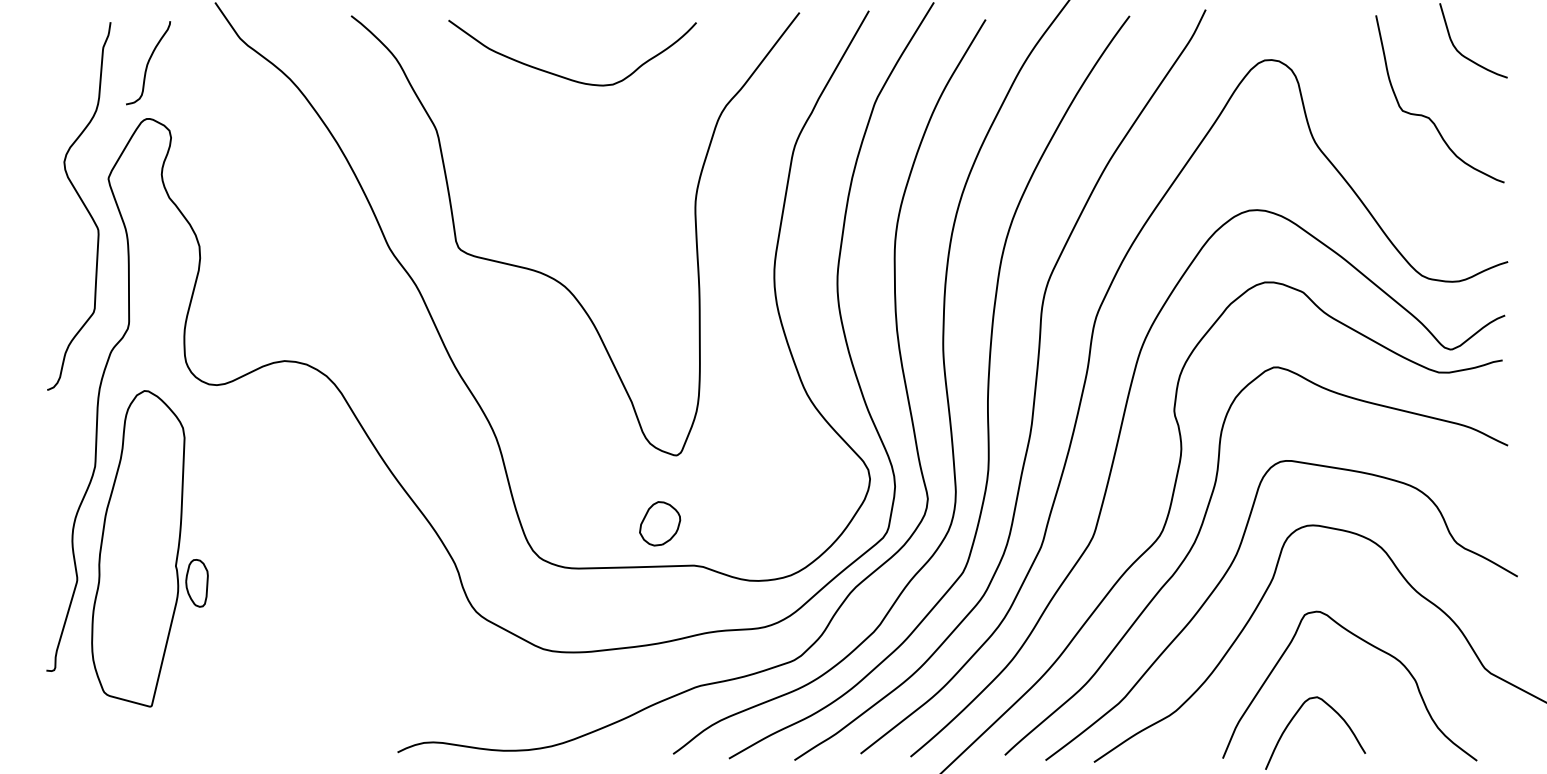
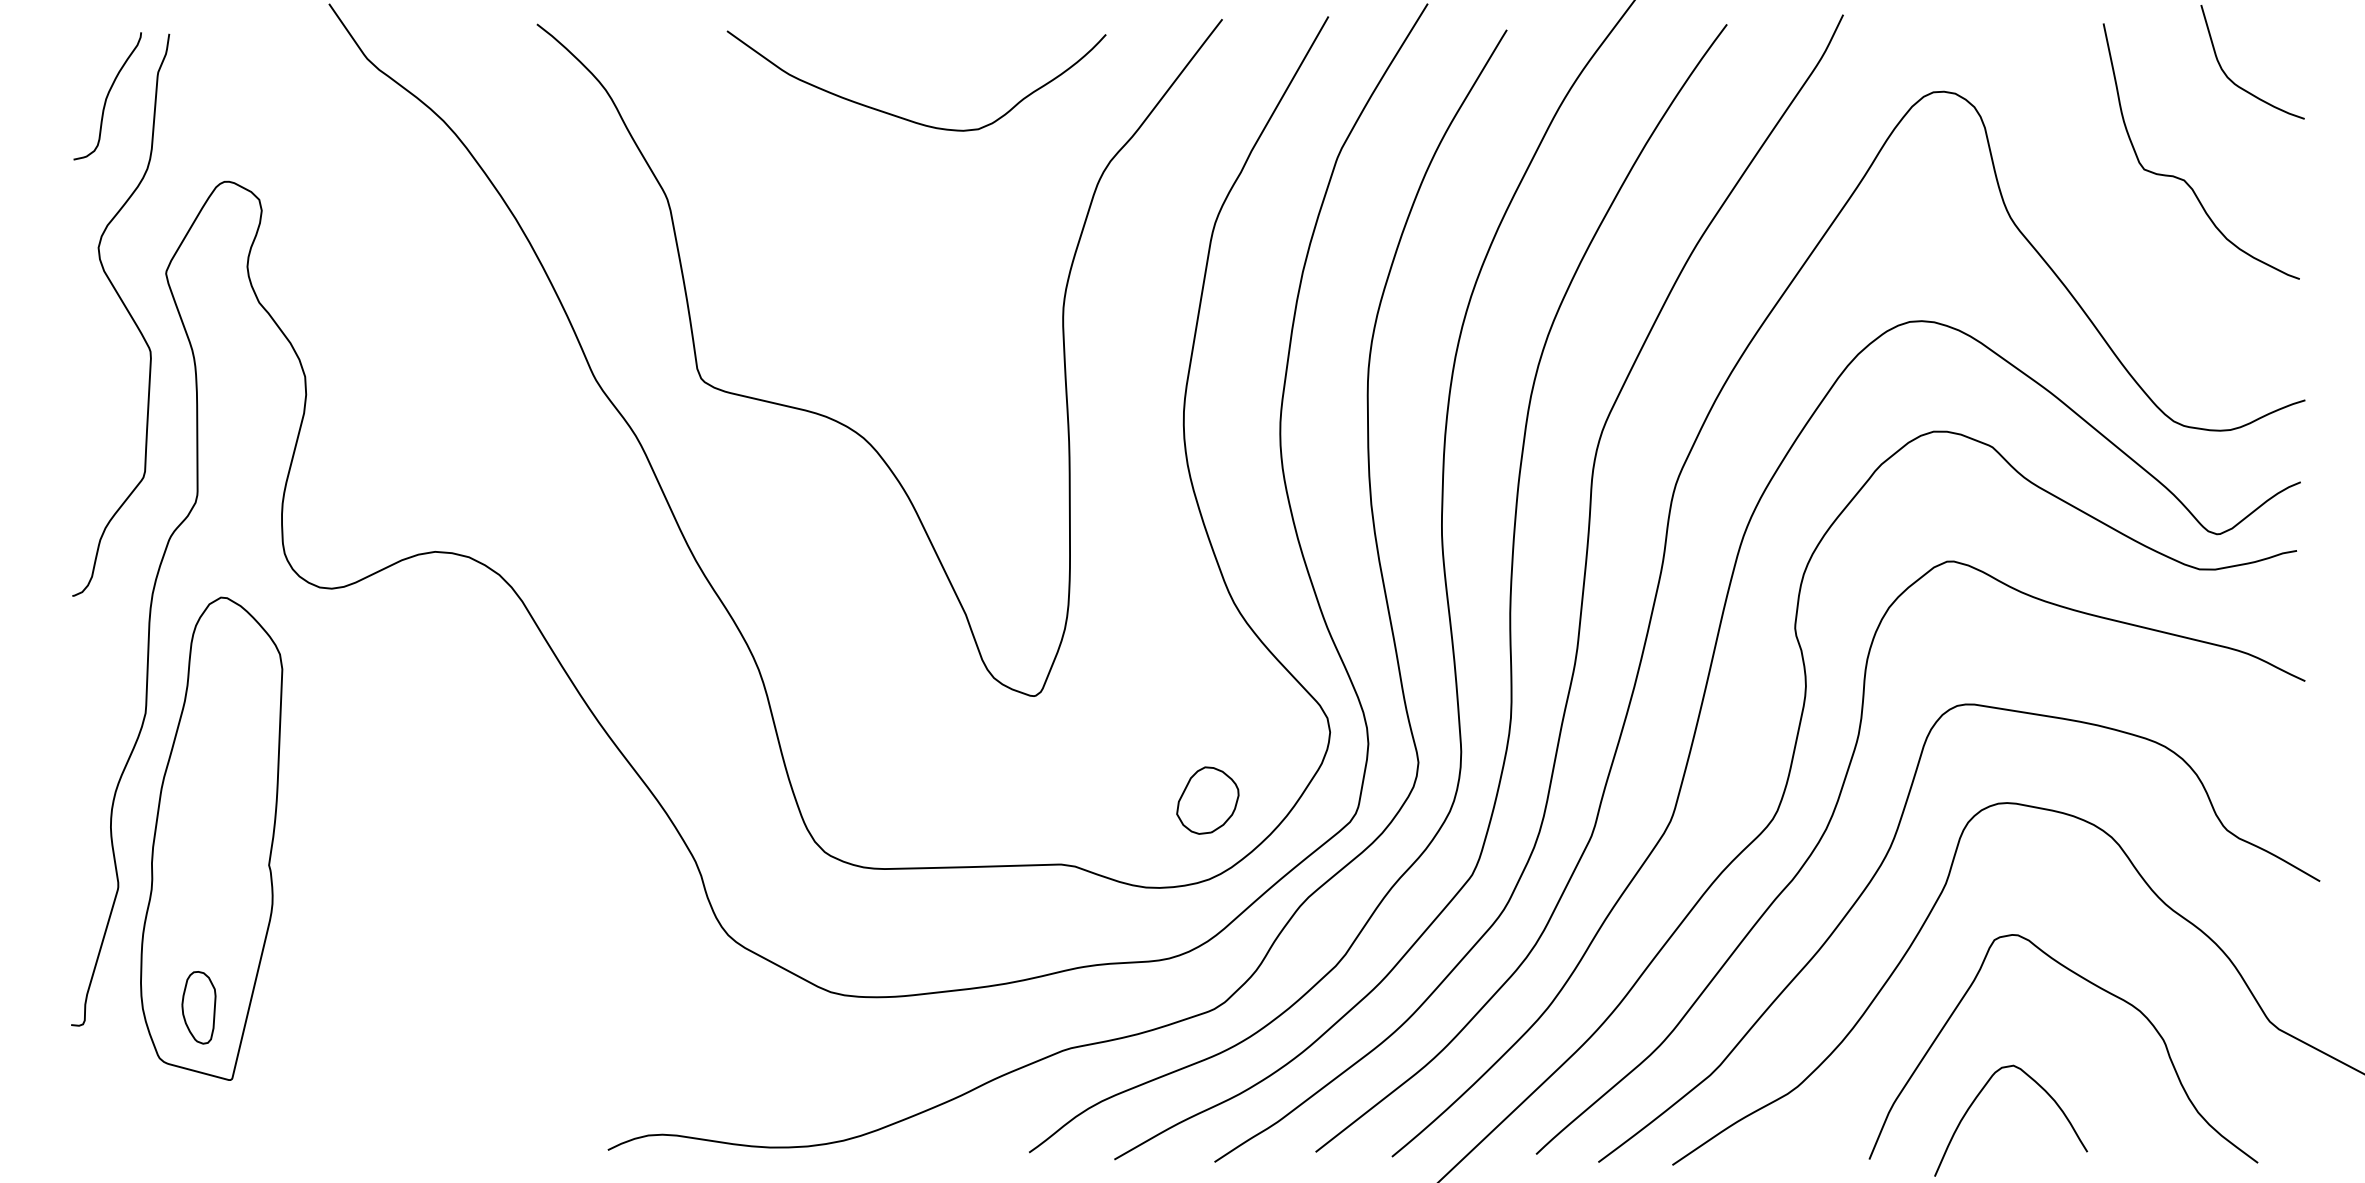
curve: (148, 63) -> (107, 97), moved
curve: (564, 76) -> (904, 116), moved
part: (660, 523) -> (1208, 800), moved
part: (196, 583) -> (198, 1008), moved

